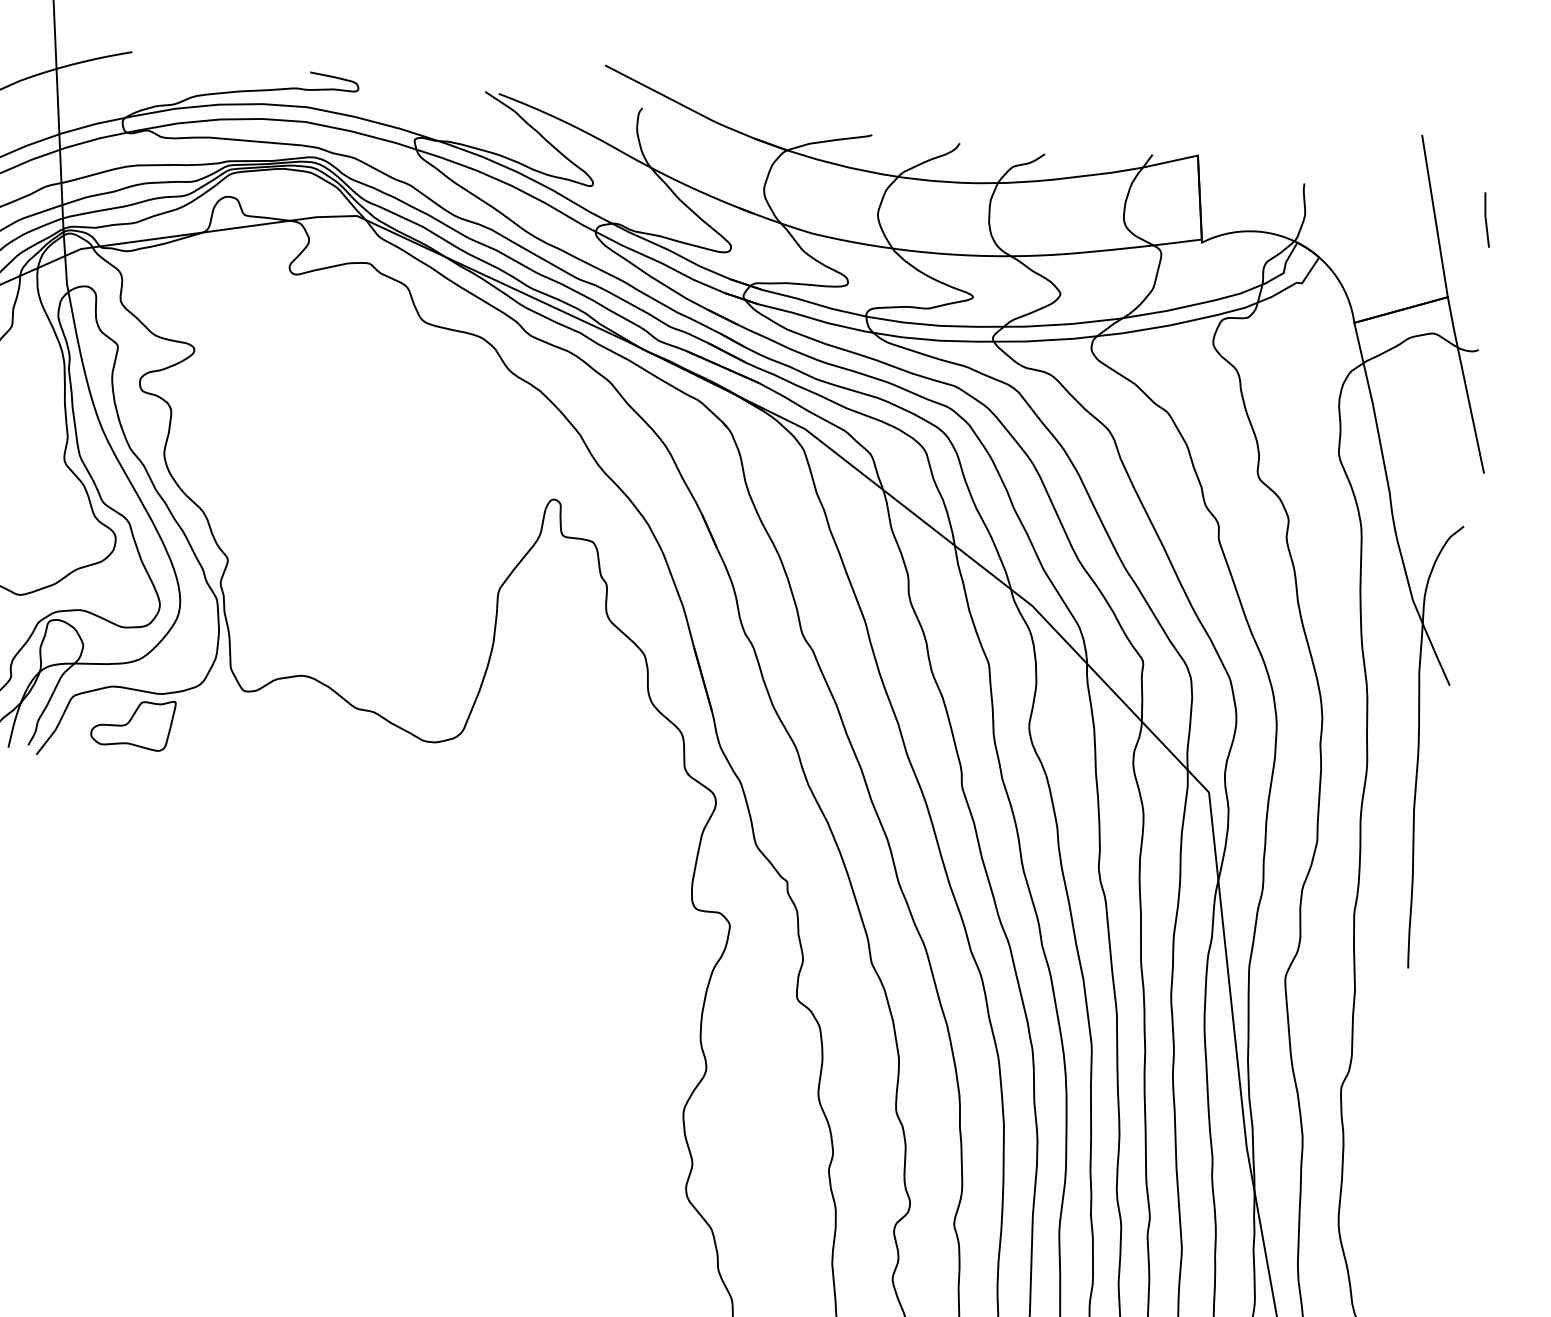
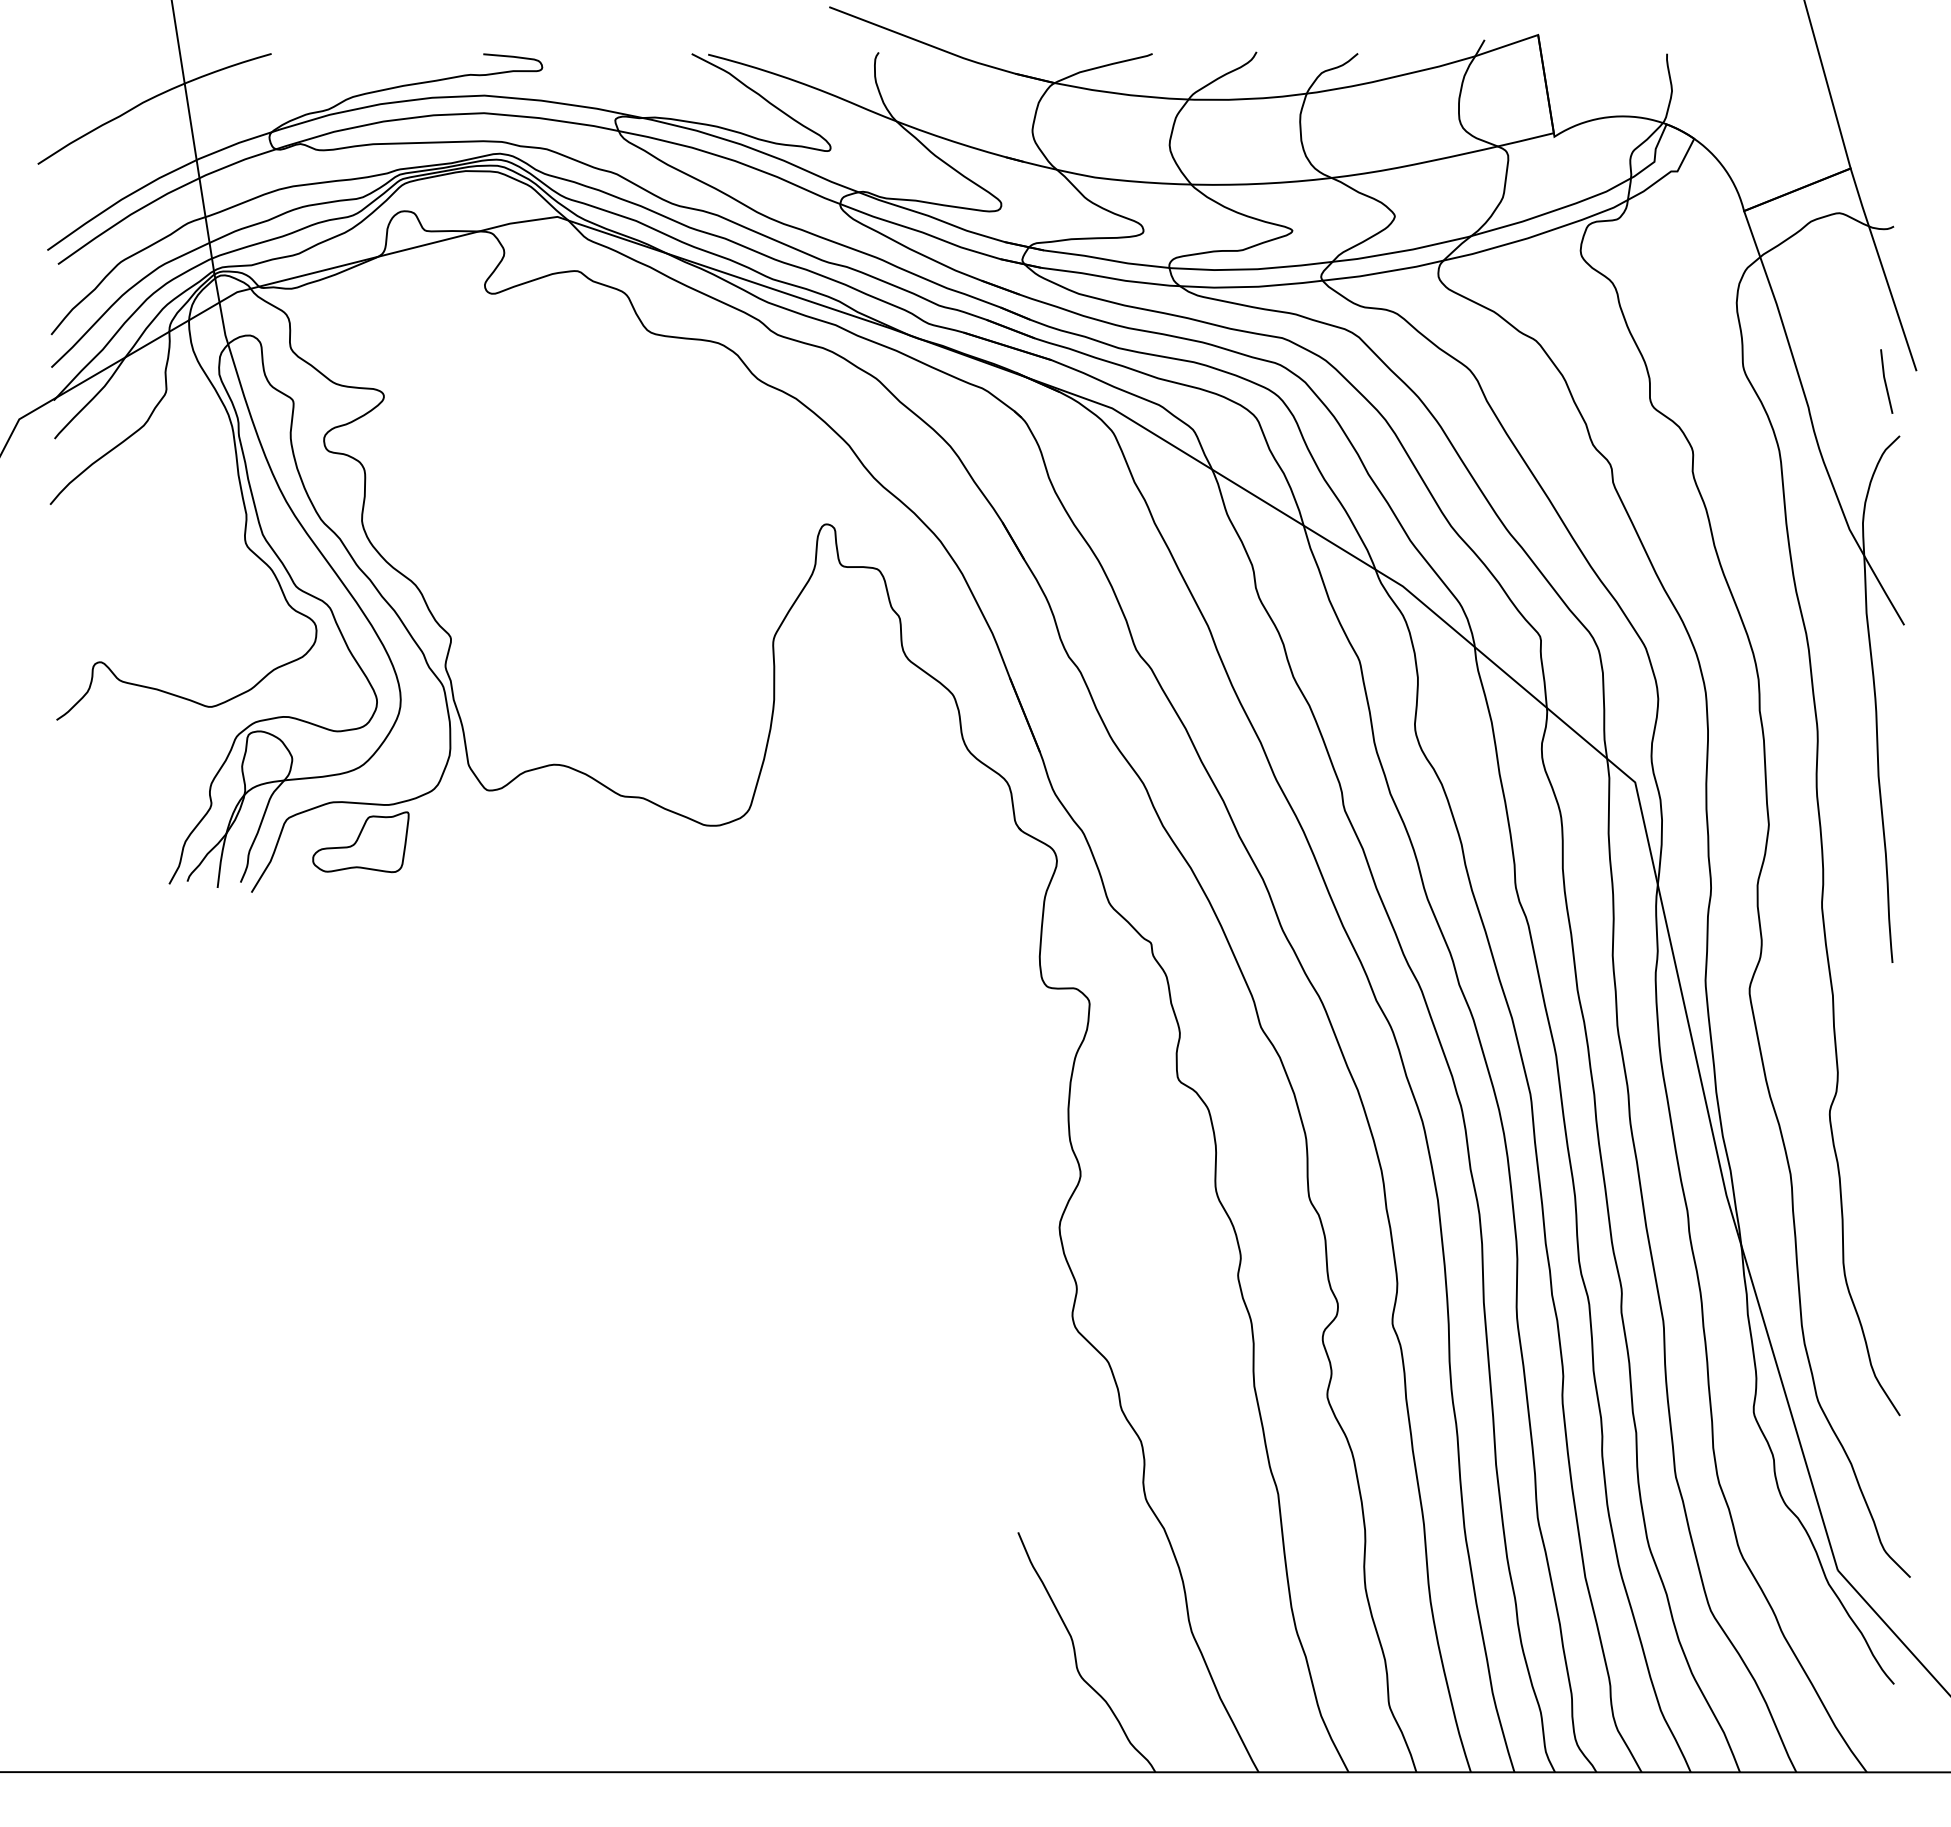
line: (1486, 219) -> (1886, 381), moved

